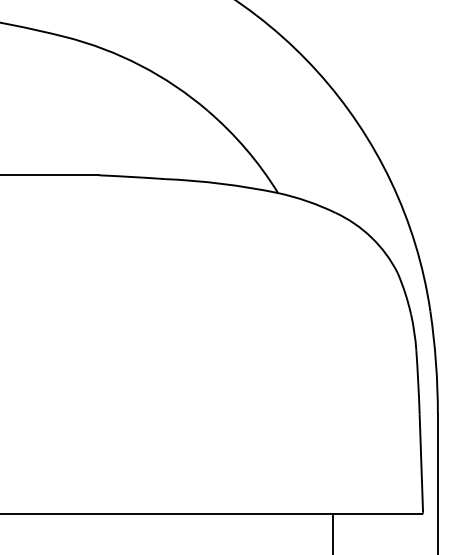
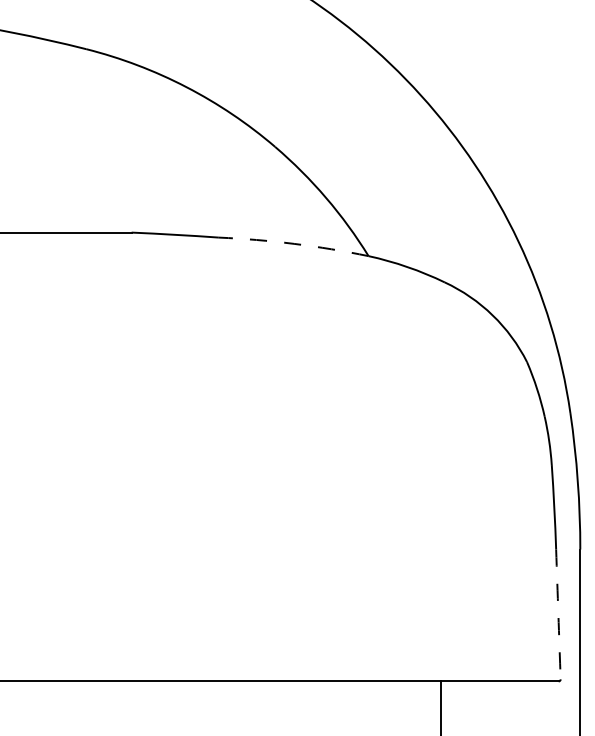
arc: (222, 183) -> (294, 243), solid -> dashed
arc: (421, 463) -> (558, 614), solid -> dashed

